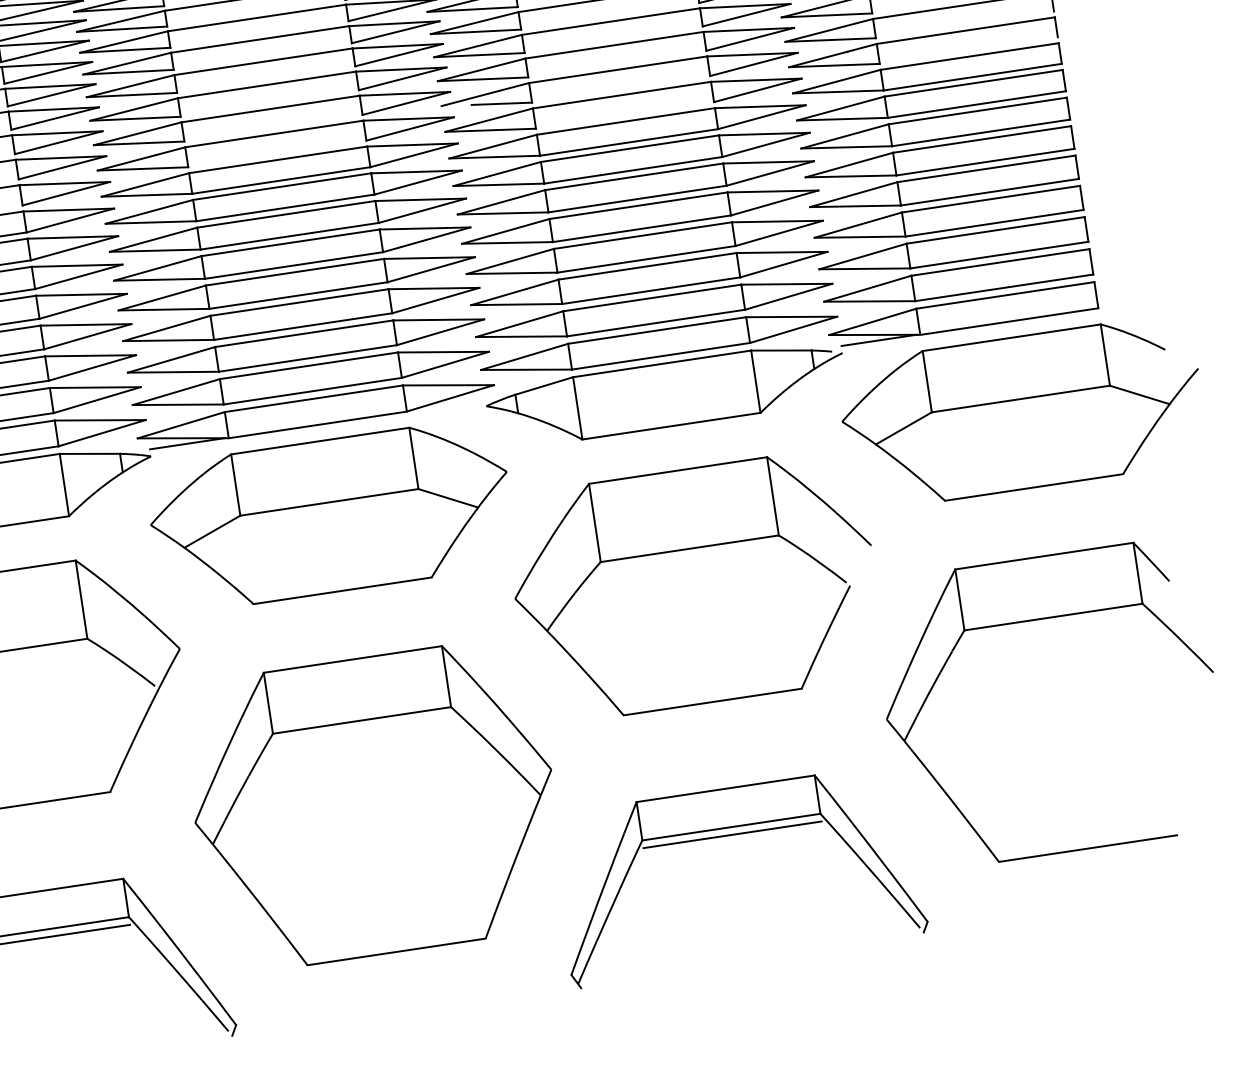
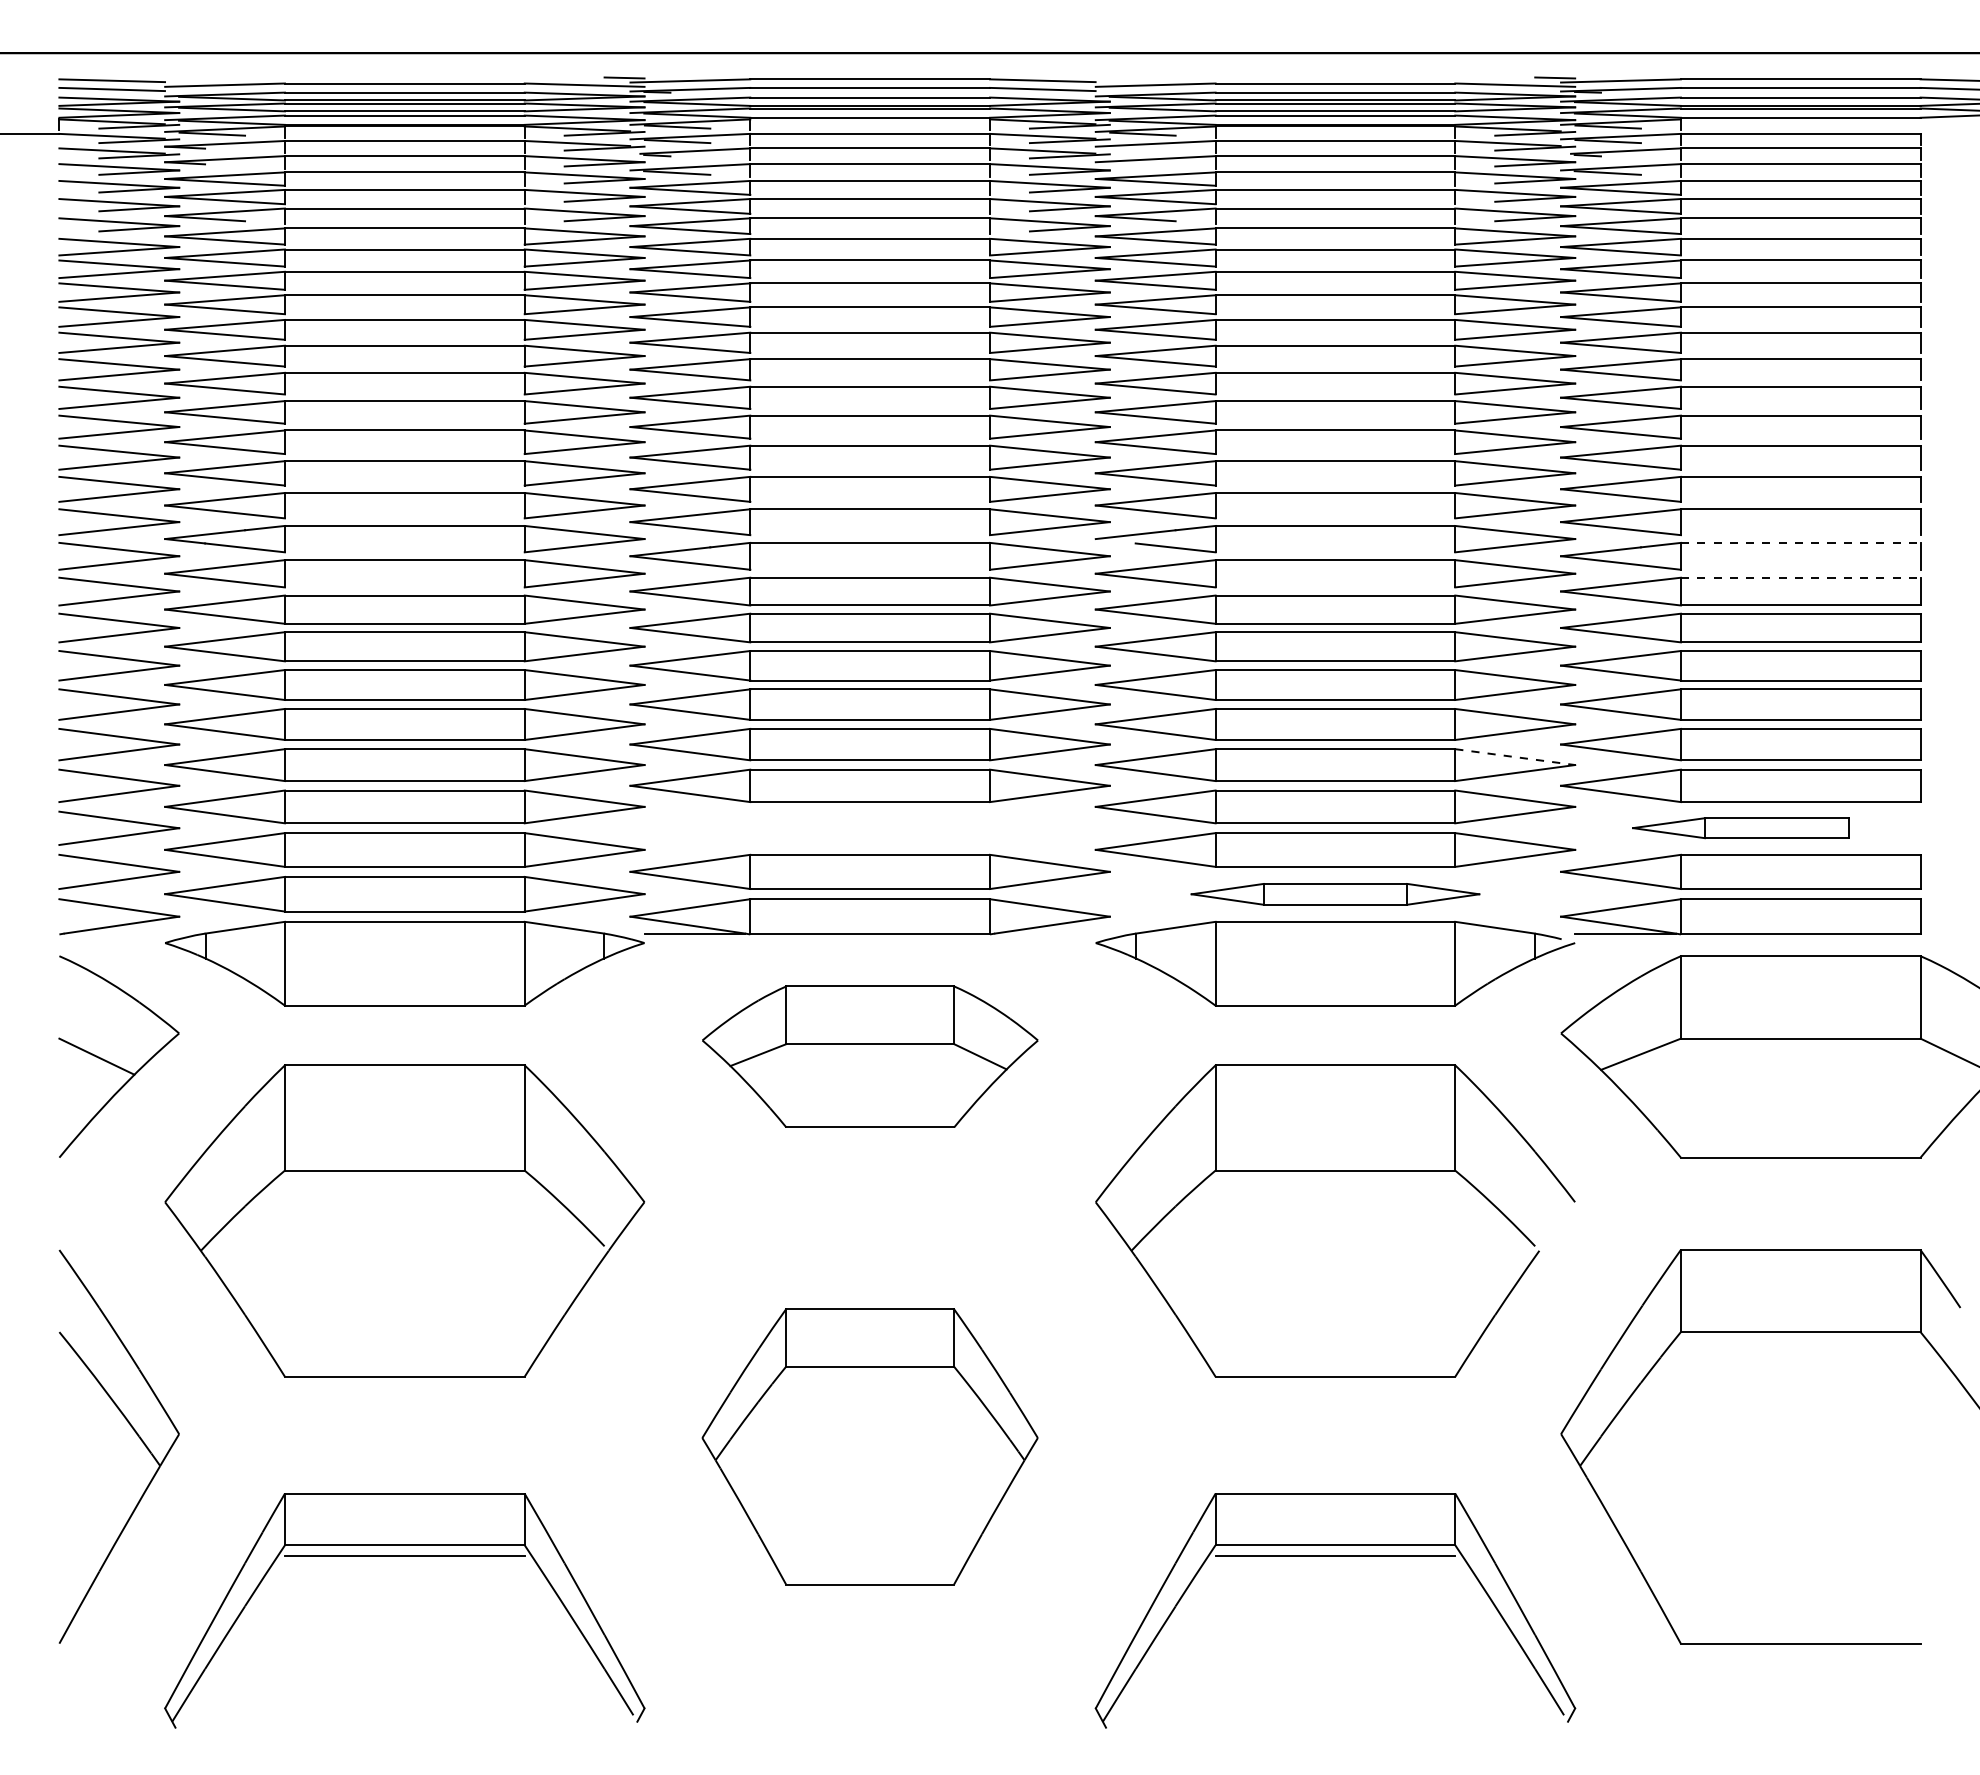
line: (965, 30) -> (1800, 542), solid -> dashed
line: (969, 56) -> (1800, 577), solid -> dashed
line: (777, 221) -> (1515, 757), solid -> dashed
part: (952, 248) -> (1740, 827), size x0.6
part: (659, 343) -> (1335, 894), size x0.6
part: (305, 345) -> (869, 827), removed
part: (331, 515) -> (870, 1056), size x0.7
part: (374, 805) -> (869, 1446), size x0.7

